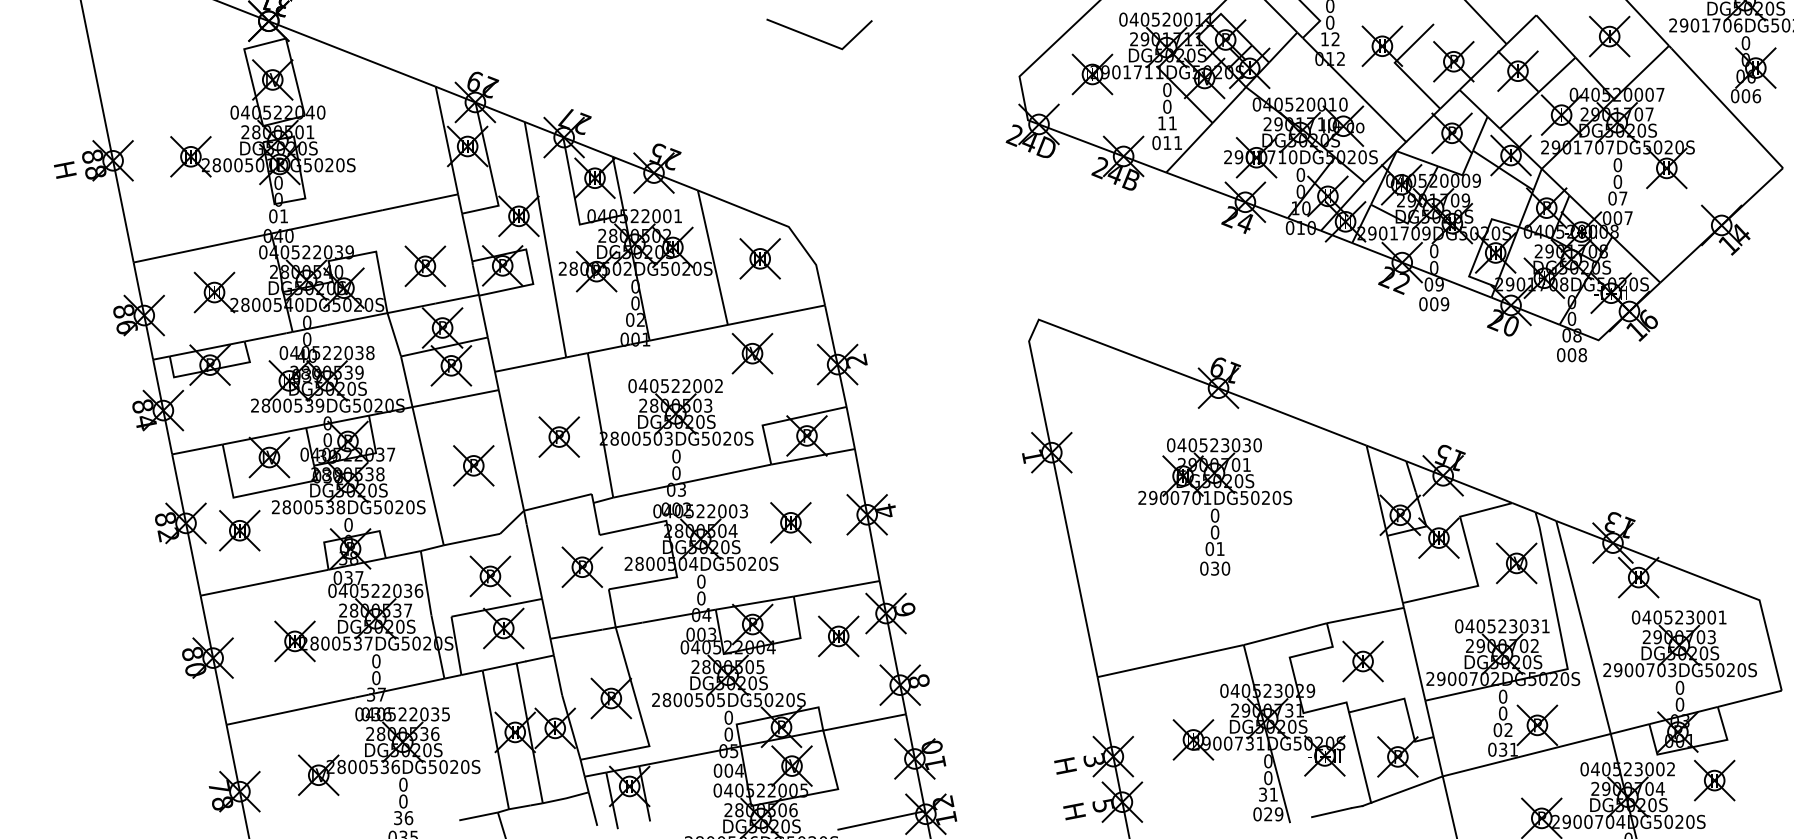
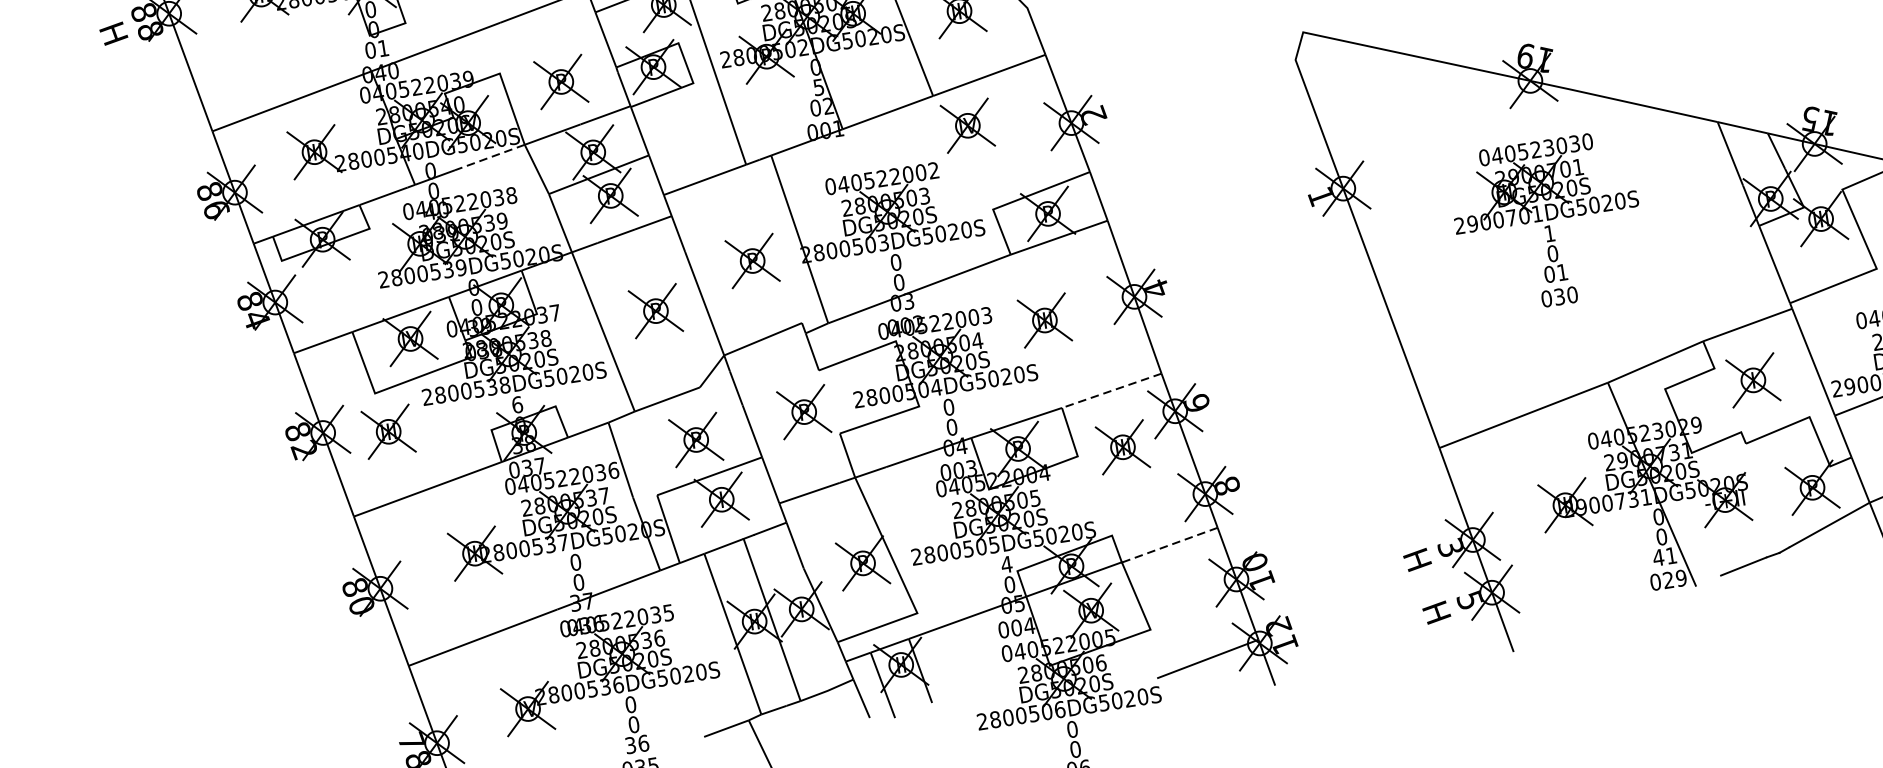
text: (635, 303) -> (818, 87), 0 -> 5
line: (357, 319) -> (490, 157), solid -> dashed
text: (1214, 515) -> (1549, 233), 0 -> 1
text: (348, 524) -> (517, 404), 0 -> 6
line: (836, 588) -> (1111, 390), solid -> dashed
text: (728, 717) -> (1006, 564), 0 -> 4
line: (864, 722) -> (1169, 545), solid -> dashed
line: (1360, 757) -> (1768, 495), removed
text: (1262, 794) -> (1657, 557), 31 -> 41

